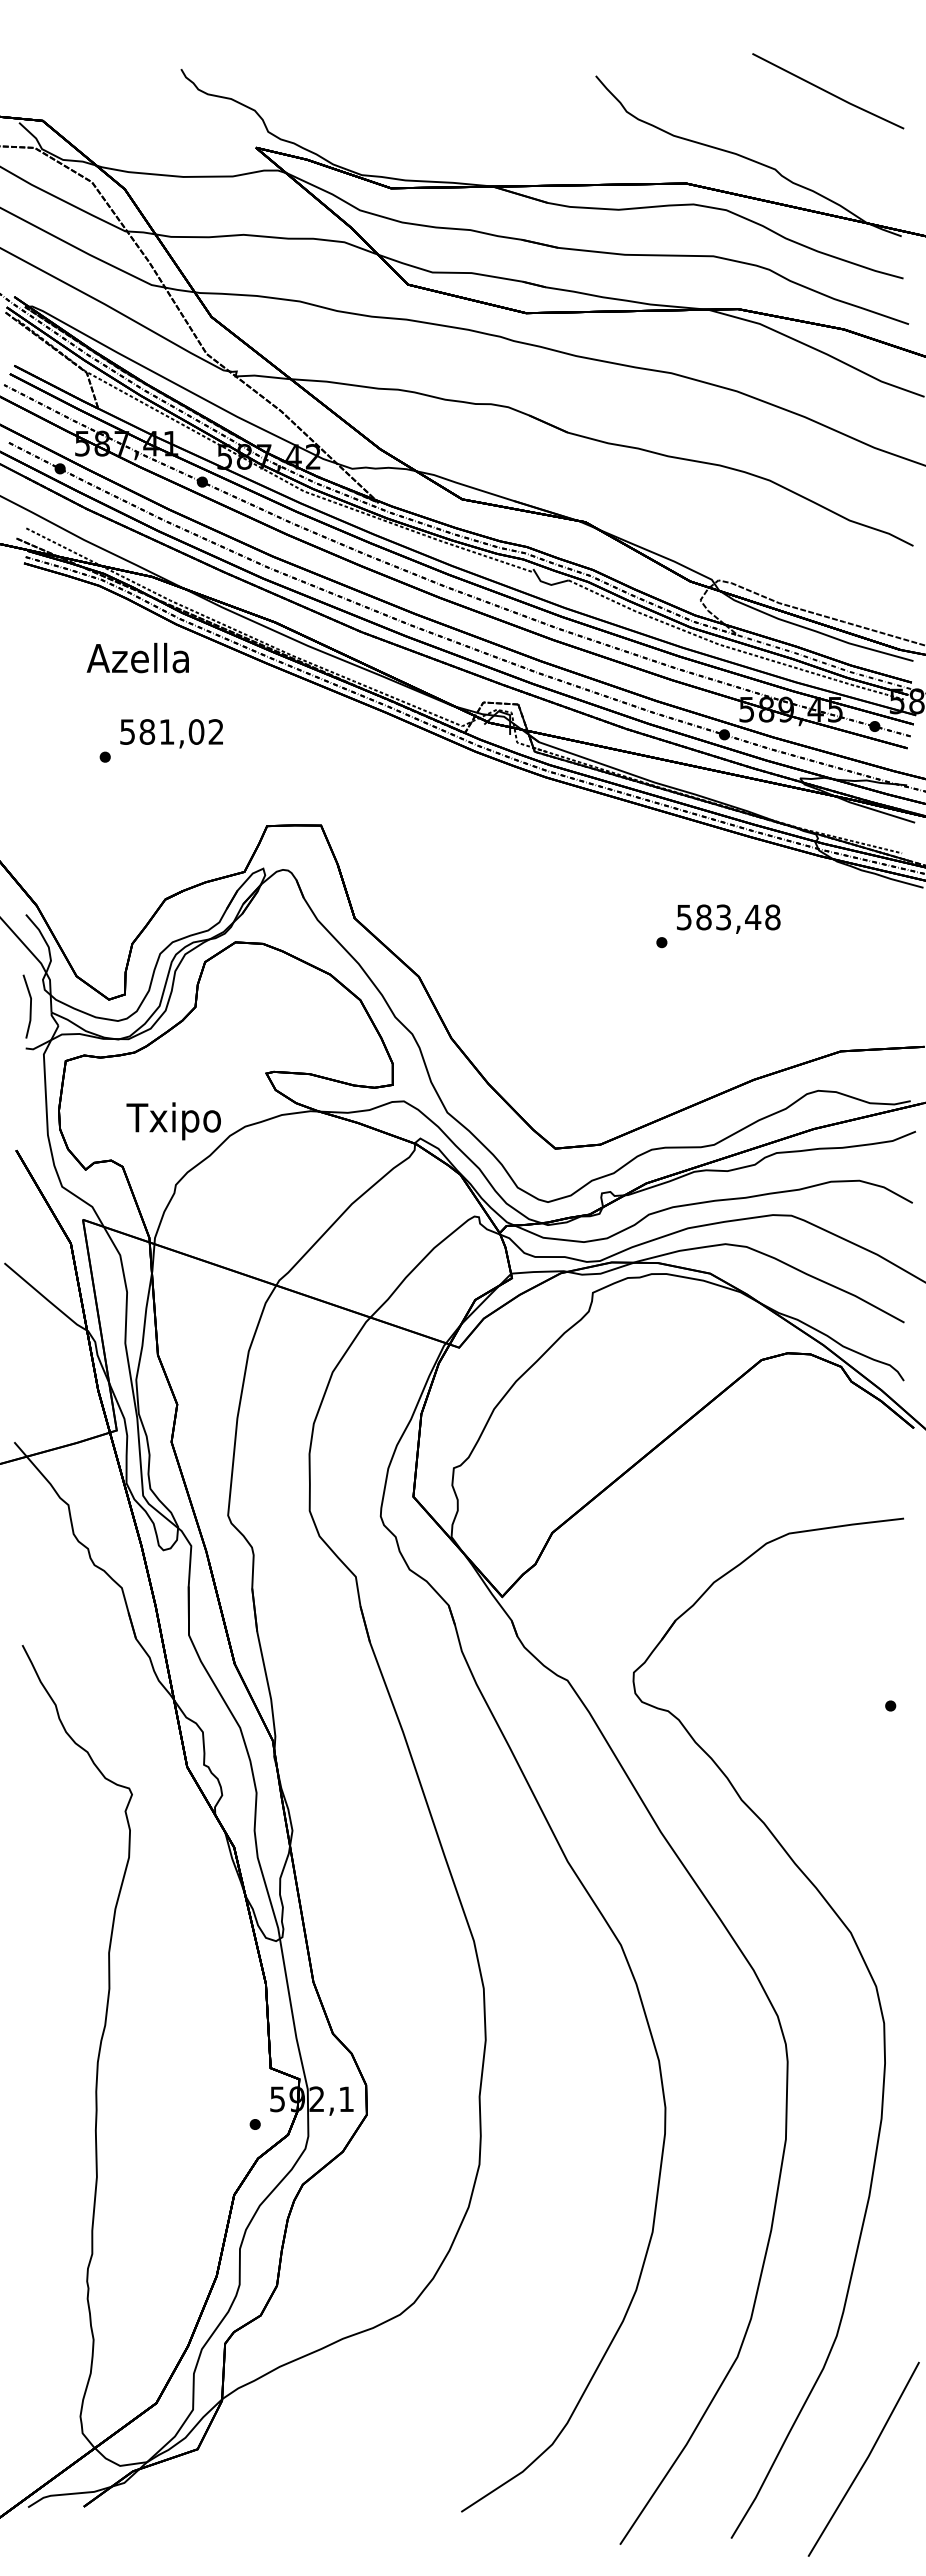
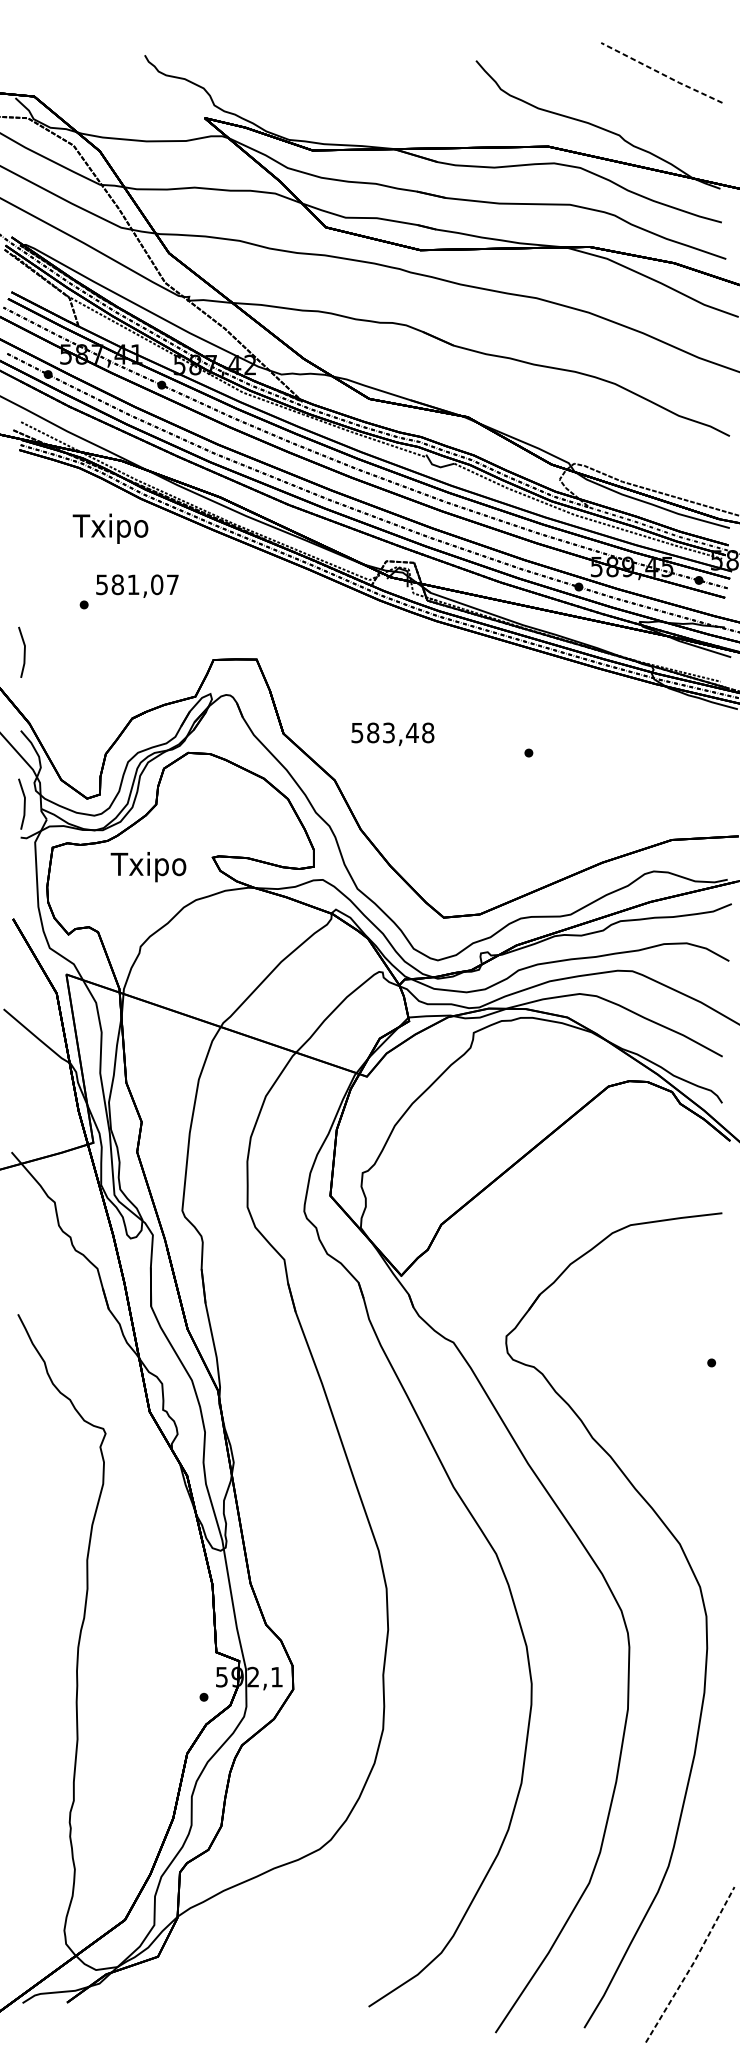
line: (827, 92) -> (661, 73), solid -> dashed
text: (137, 661) -> (109, 528), Azella -> Txipo
text: (215, 731) -> (172, 584), 581,02 -> 581,07
line: (29, 818) -> (23, 653), added
text: (728, 918) -> (392, 733), moved
text: (173, 1121) -> (148, 867), moved
line: (866, 2459) -> (692, 1964), solid -> dashed

